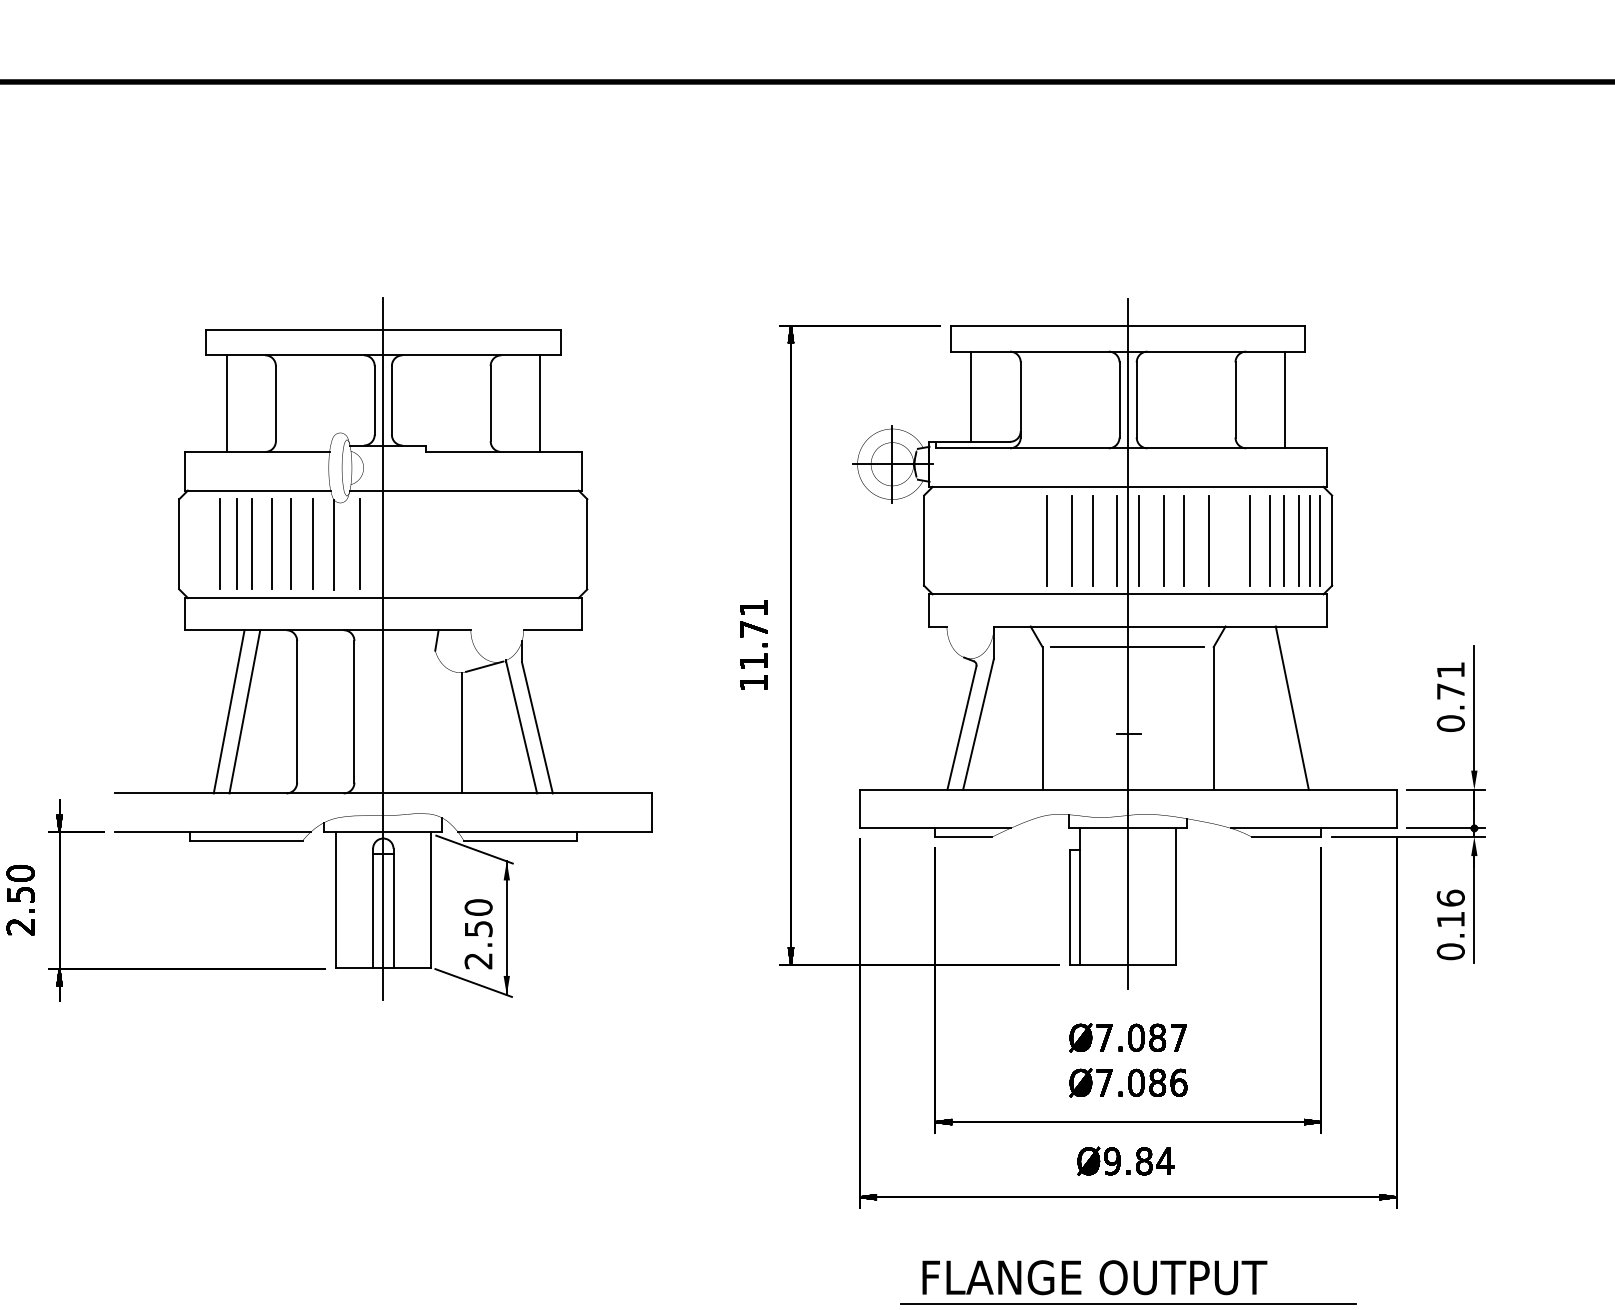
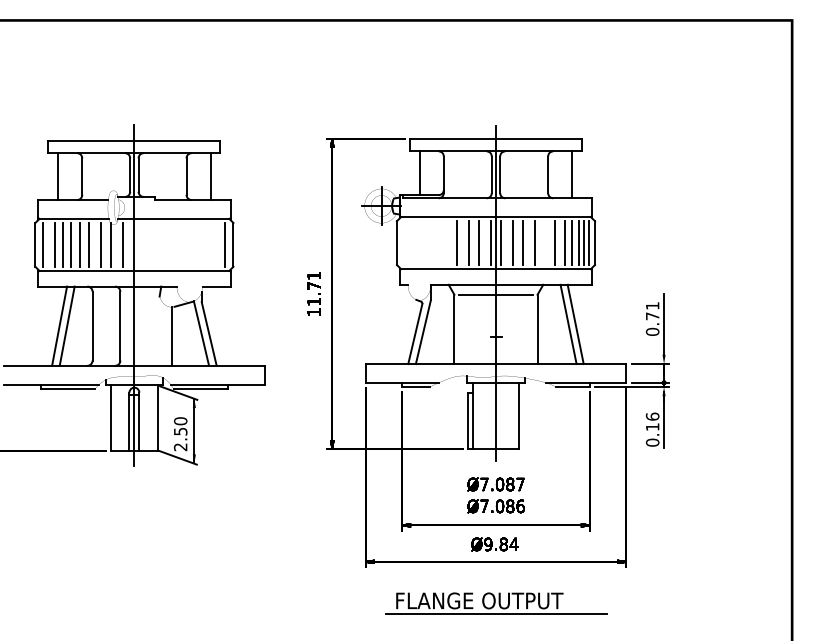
line: (196, 543) -> (43, 244), added
line: (570, 543) -> (225, 244), added
line: (1277, 708) -> (568, 324), added

